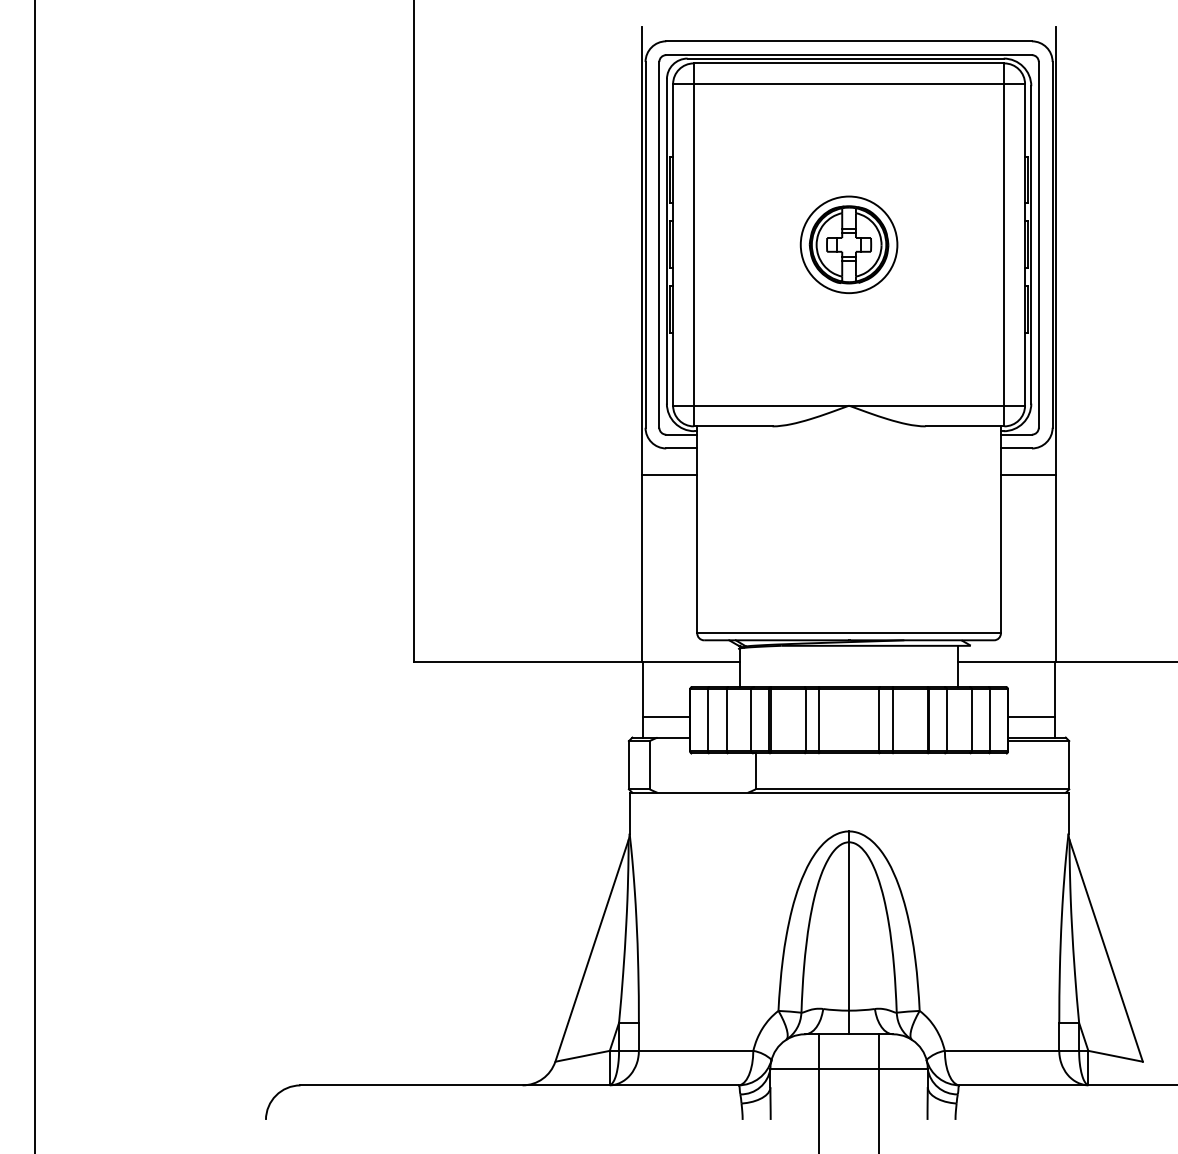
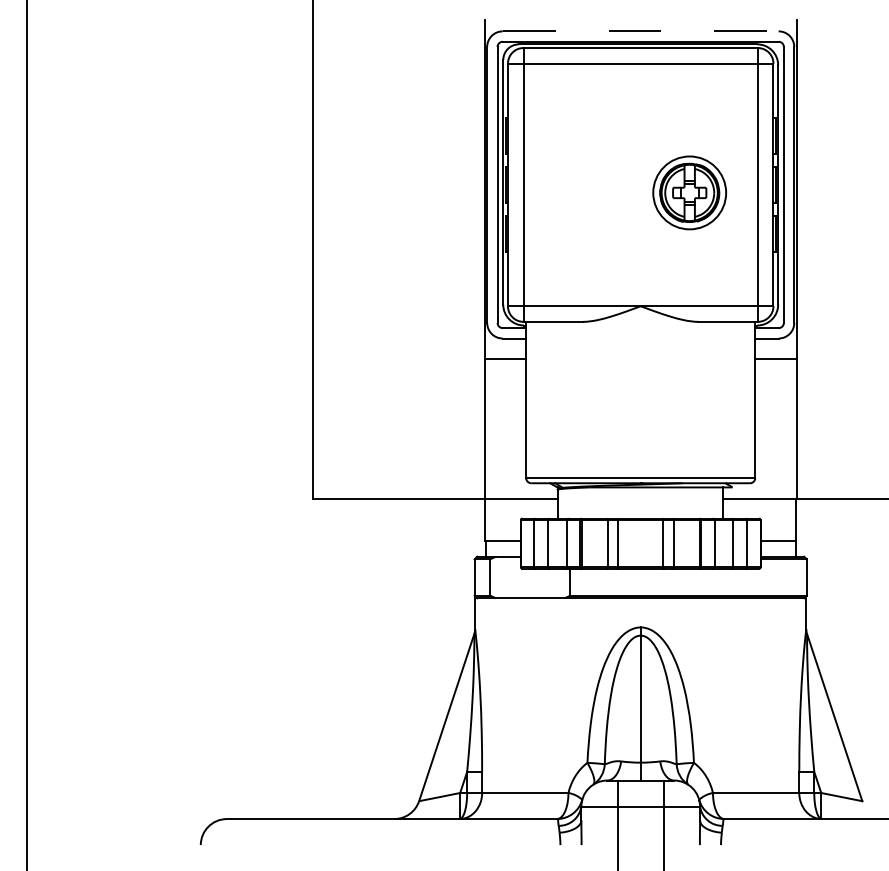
line: (848, 41) -> (640, 31), solid -> dashed
part: (848, 244) -> (689, 192), moved

